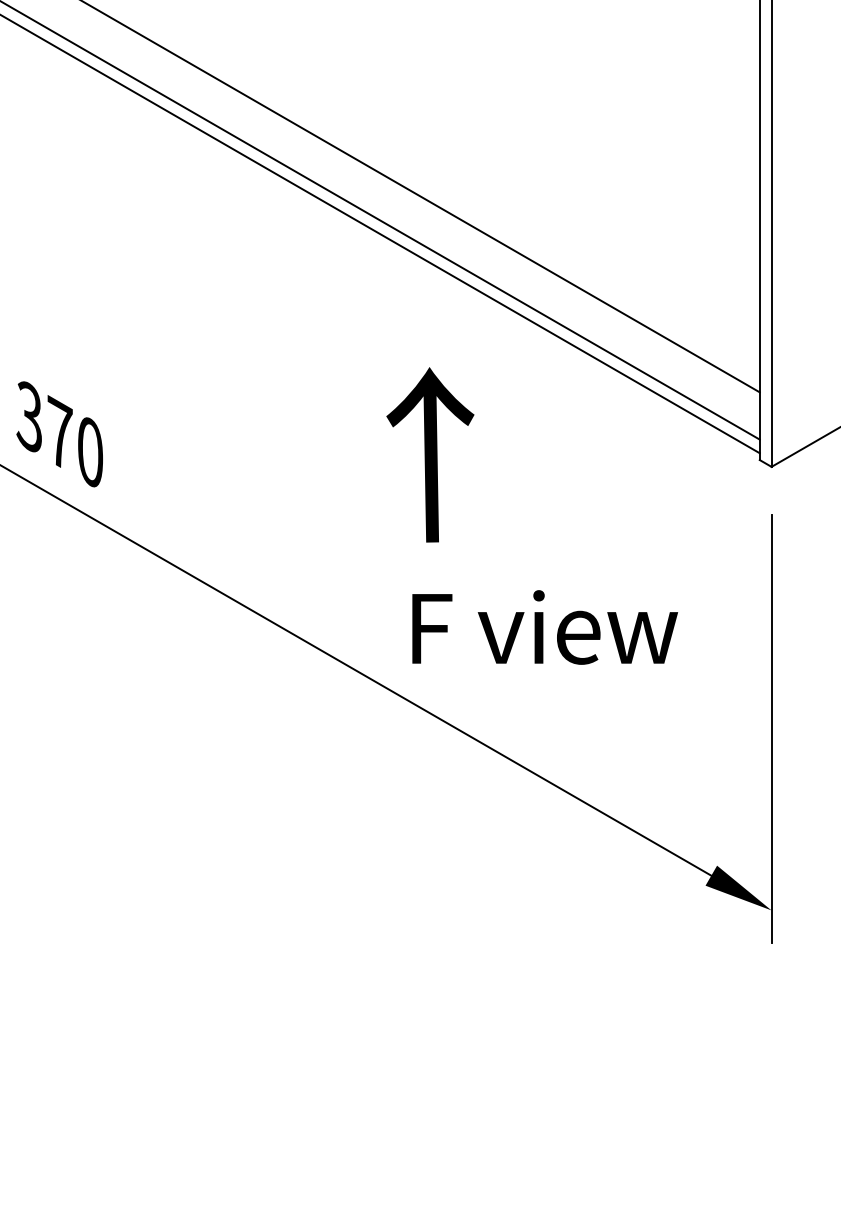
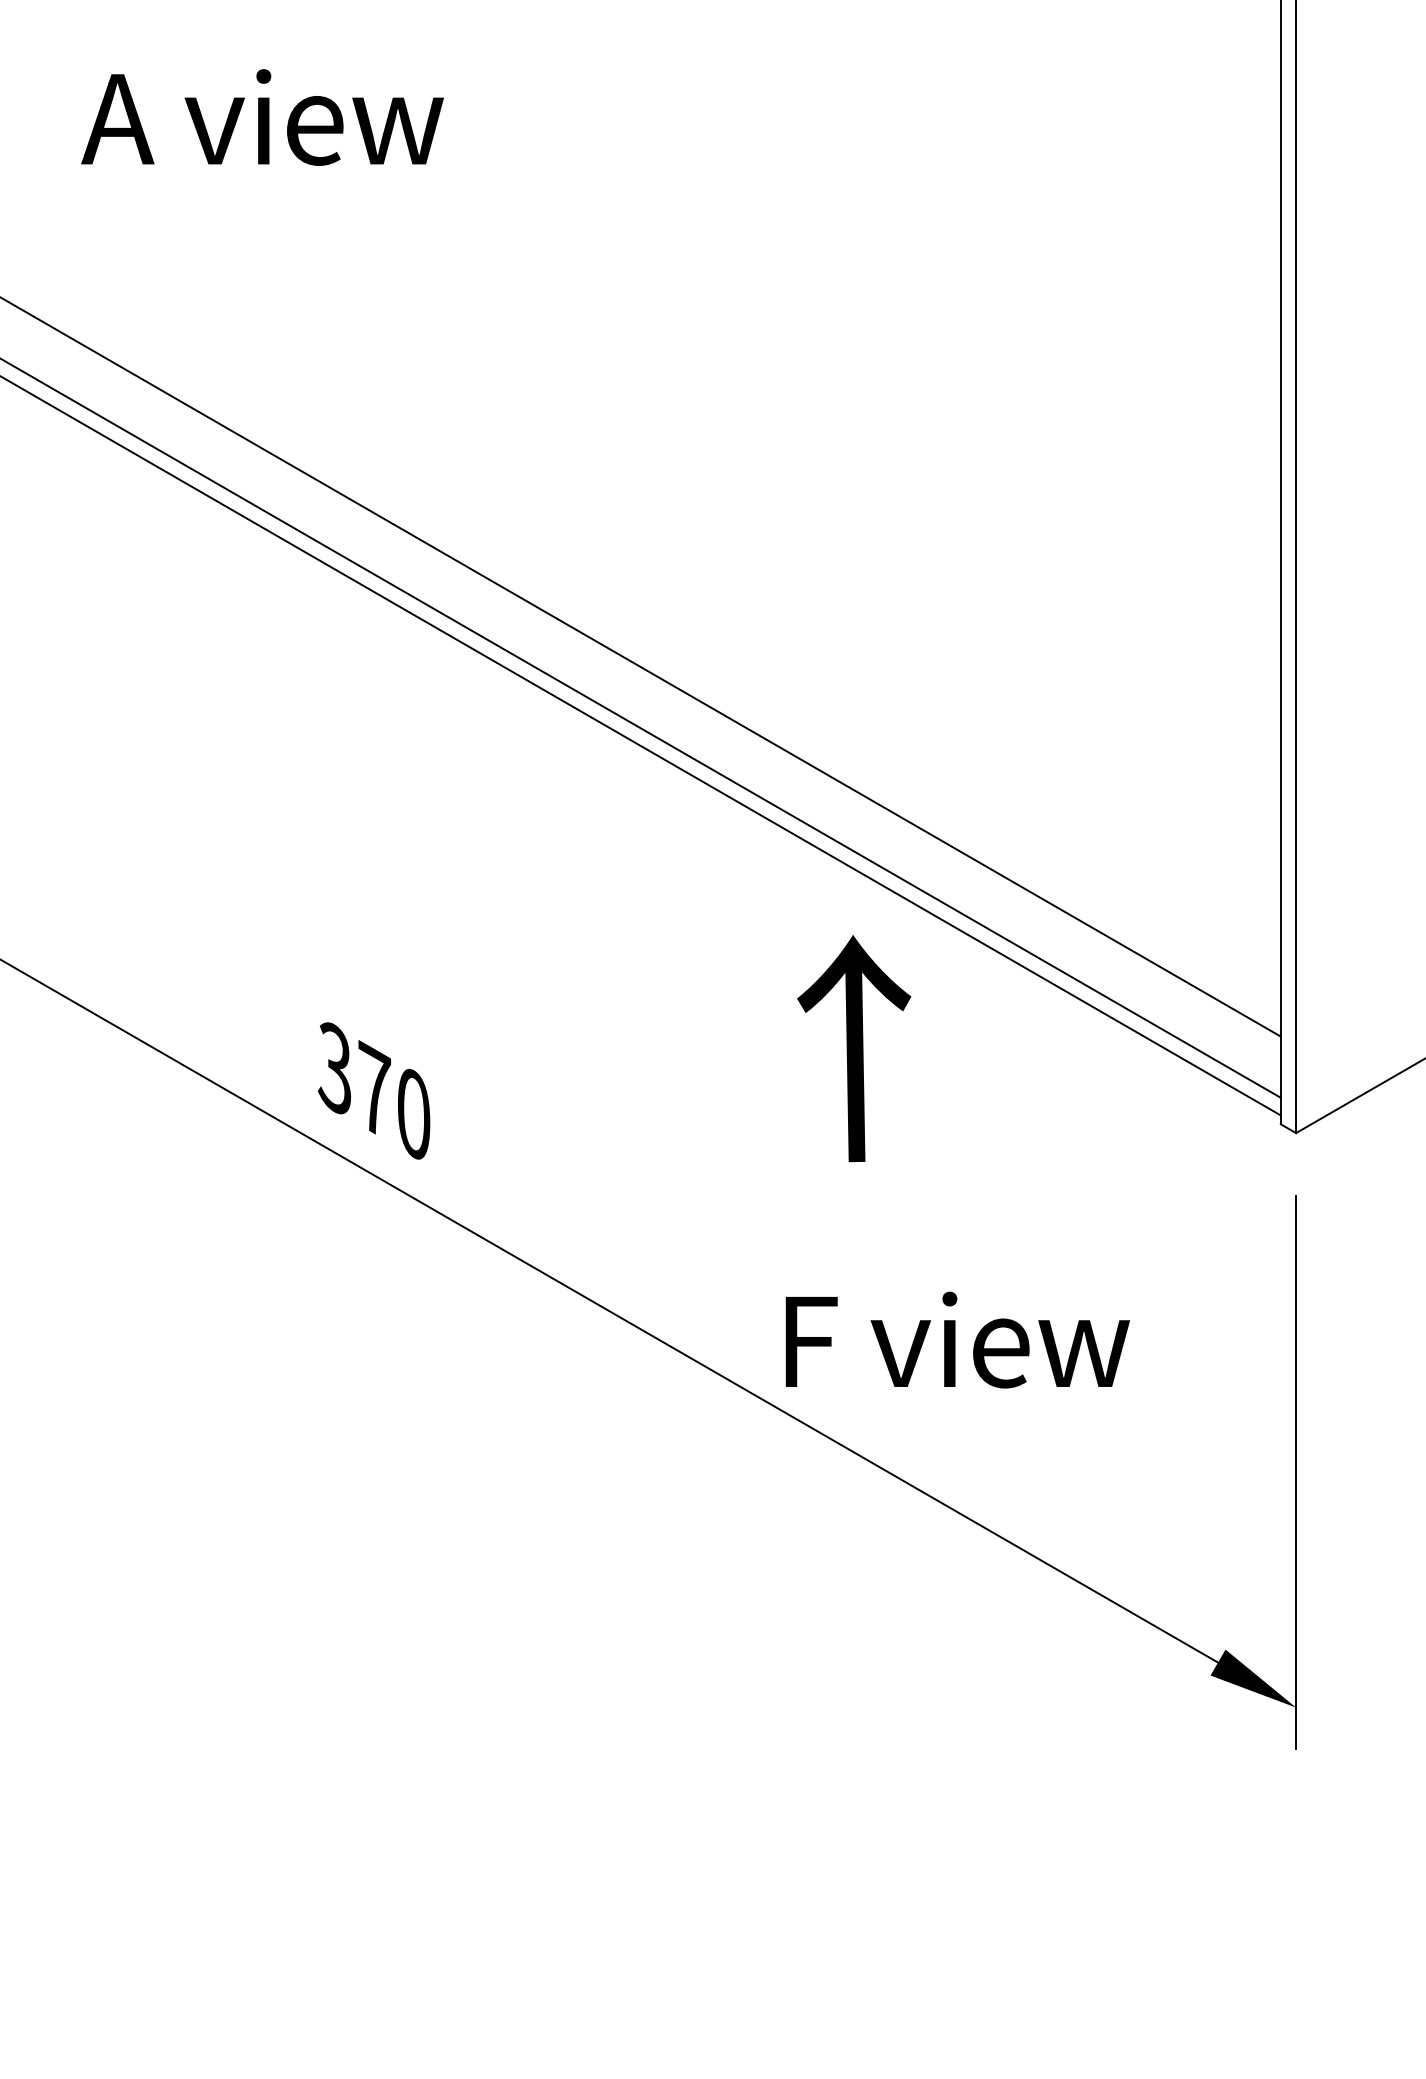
text: (430, 454) -> (854, 1048), moved
text: (544, 627) -> (957, 1339), moved

